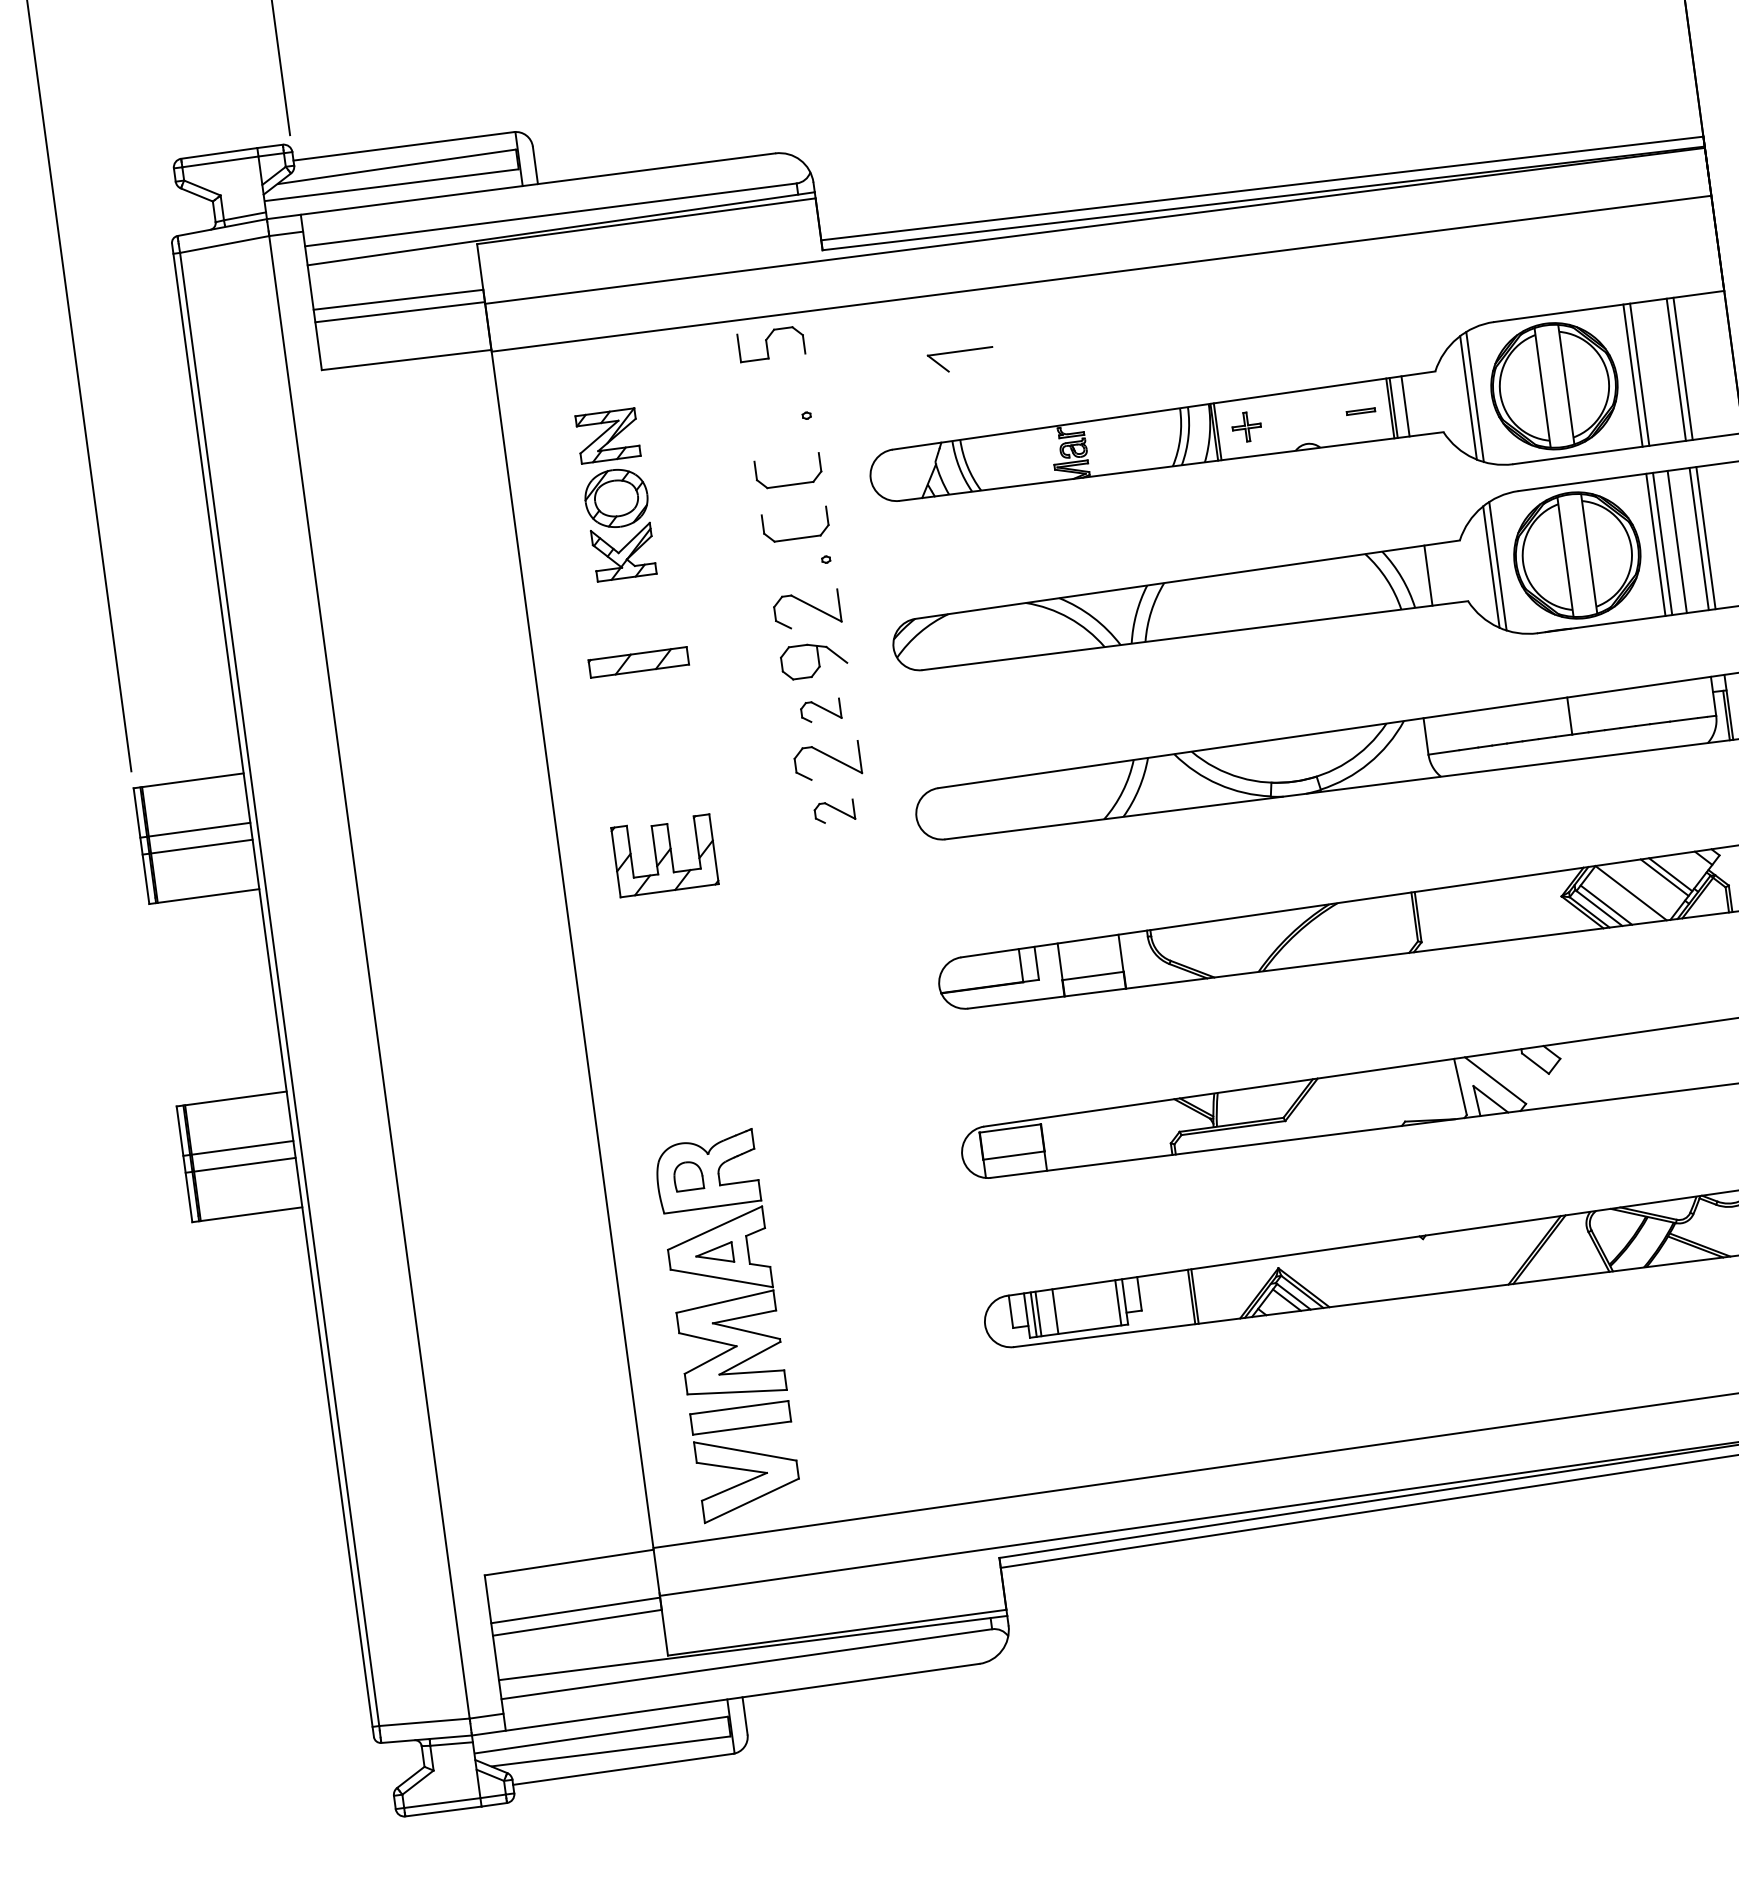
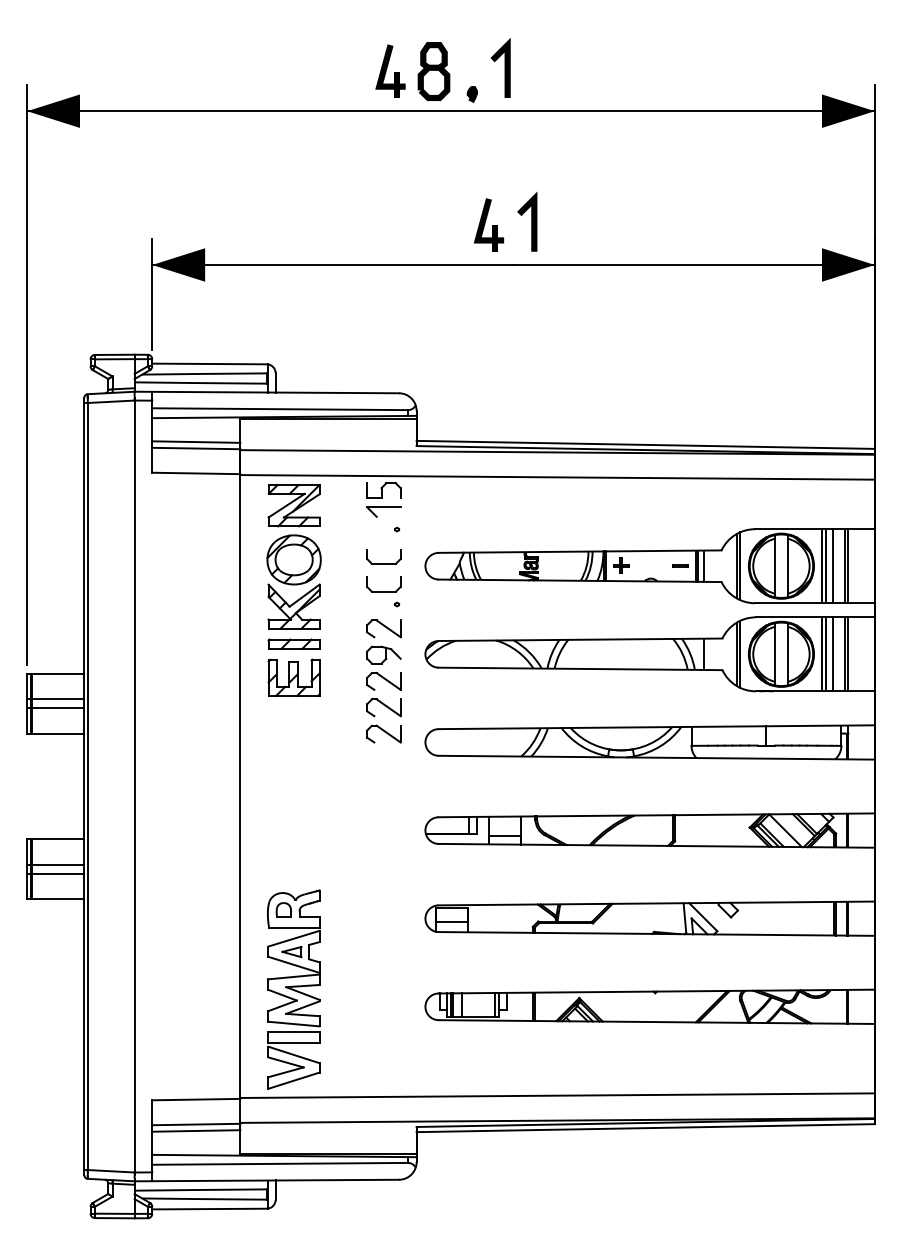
part: (960, 359) -> (383, 511), moved
line: (1654, 373) -> (833, 566), added
part: (614, 494) -> (293, 556), size x1.67
part: (820, 710) -> (383, 681), size x1.67
part: (833, 810) -> (383, 733), size x1.67
part: (663, 855) -> (293, 677), moved

